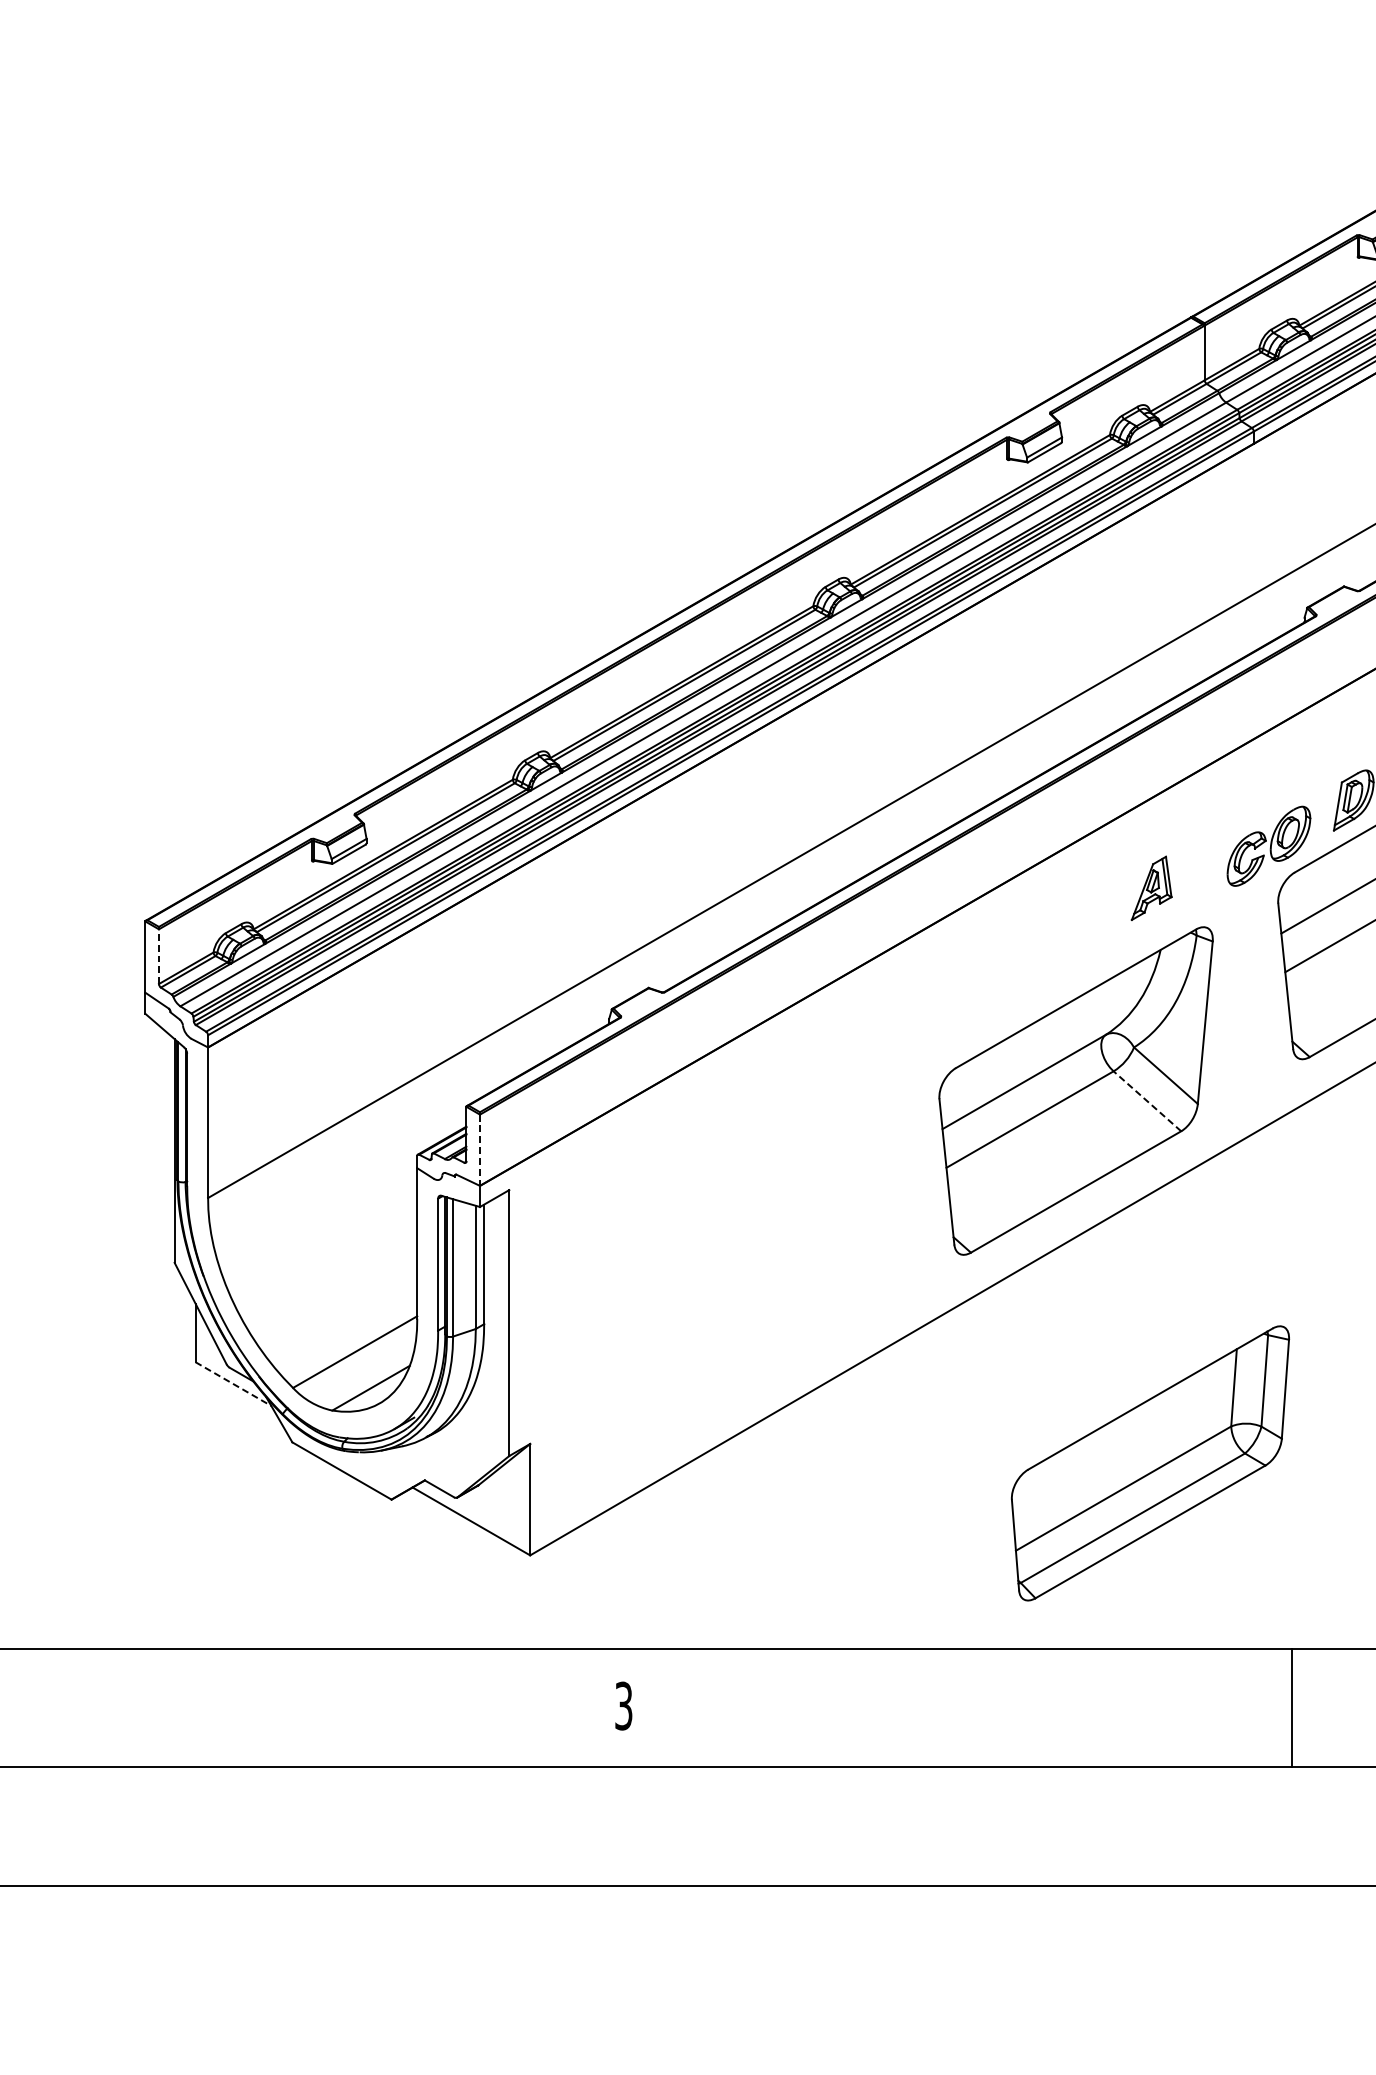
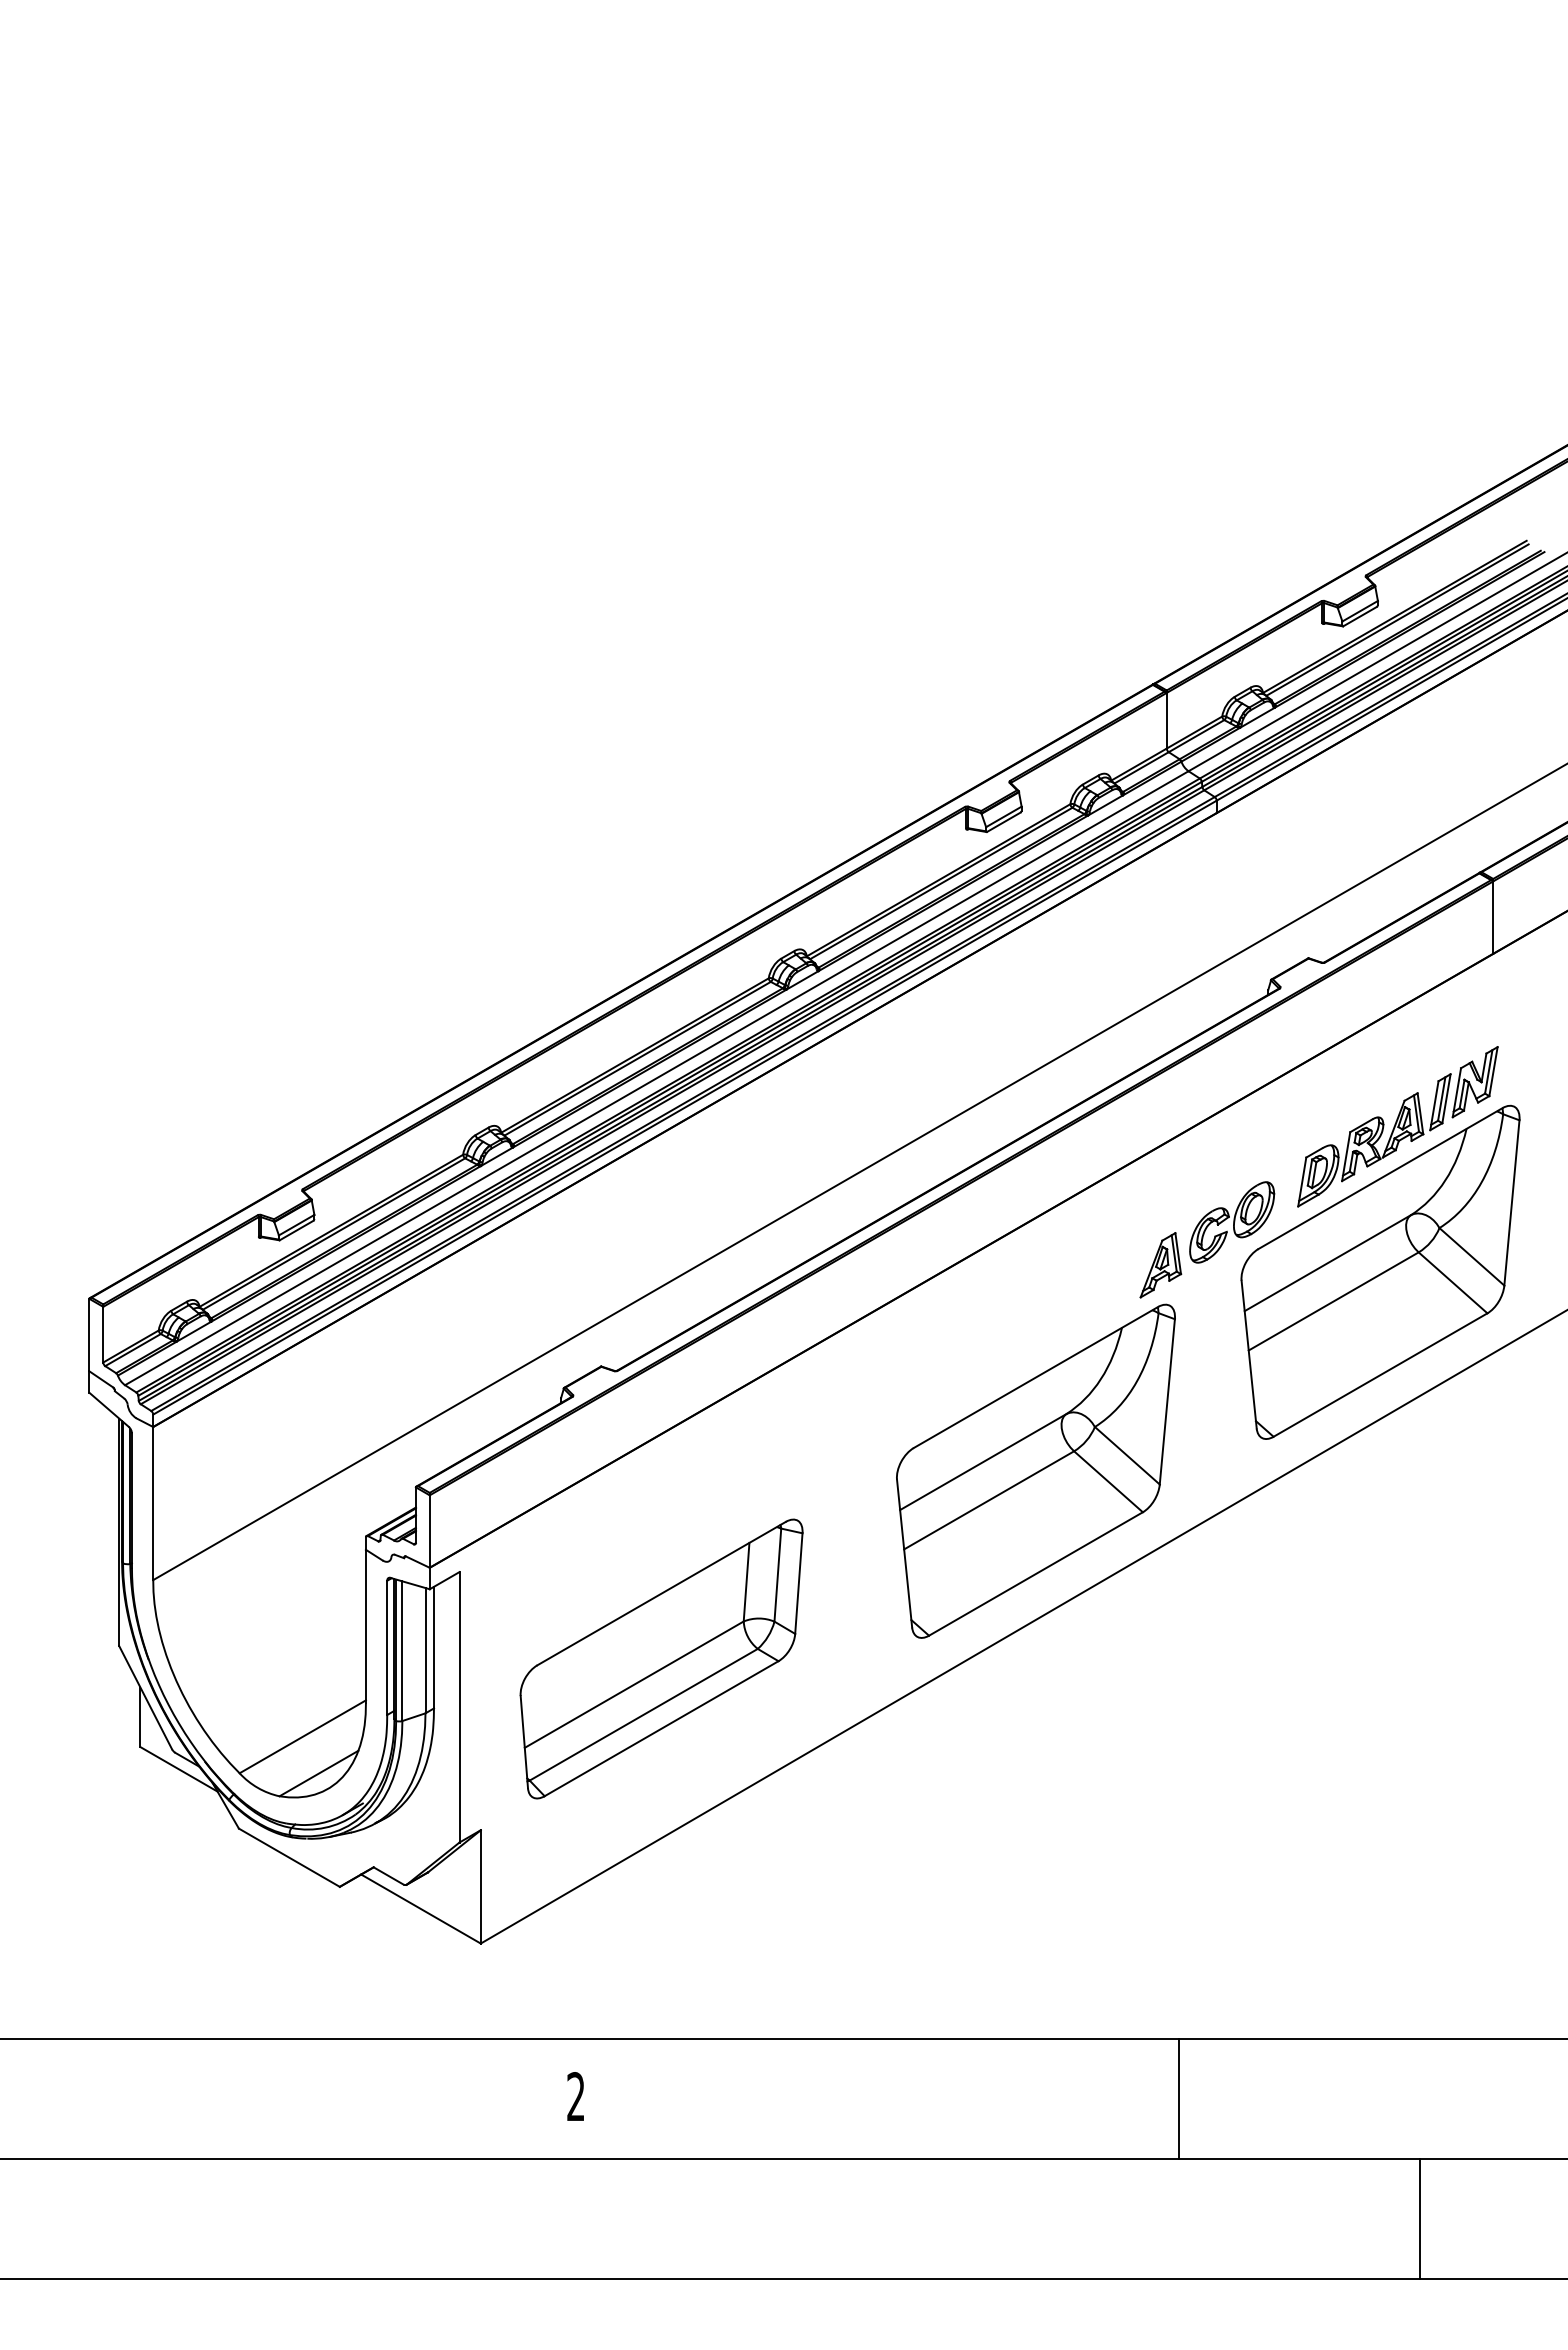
part: (1151, 888) -> (1160, 1265), moved
line: (159, 956) -> (103, 1334), dashed -> solid
line: (1147, 1101) -> (1108, 1481), dashed -> solid
line: (479, 1151) -> (429, 1532), dashed -> solid
line: (233, 1384) -> (179, 1769), dashed -> solid
part: (1150, 1462) -> (661, 1658), moved
text: (623, 1705) -> (575, 2096), 3 -> 2
line: (1291, 1707) -> (1179, 2098), moved

